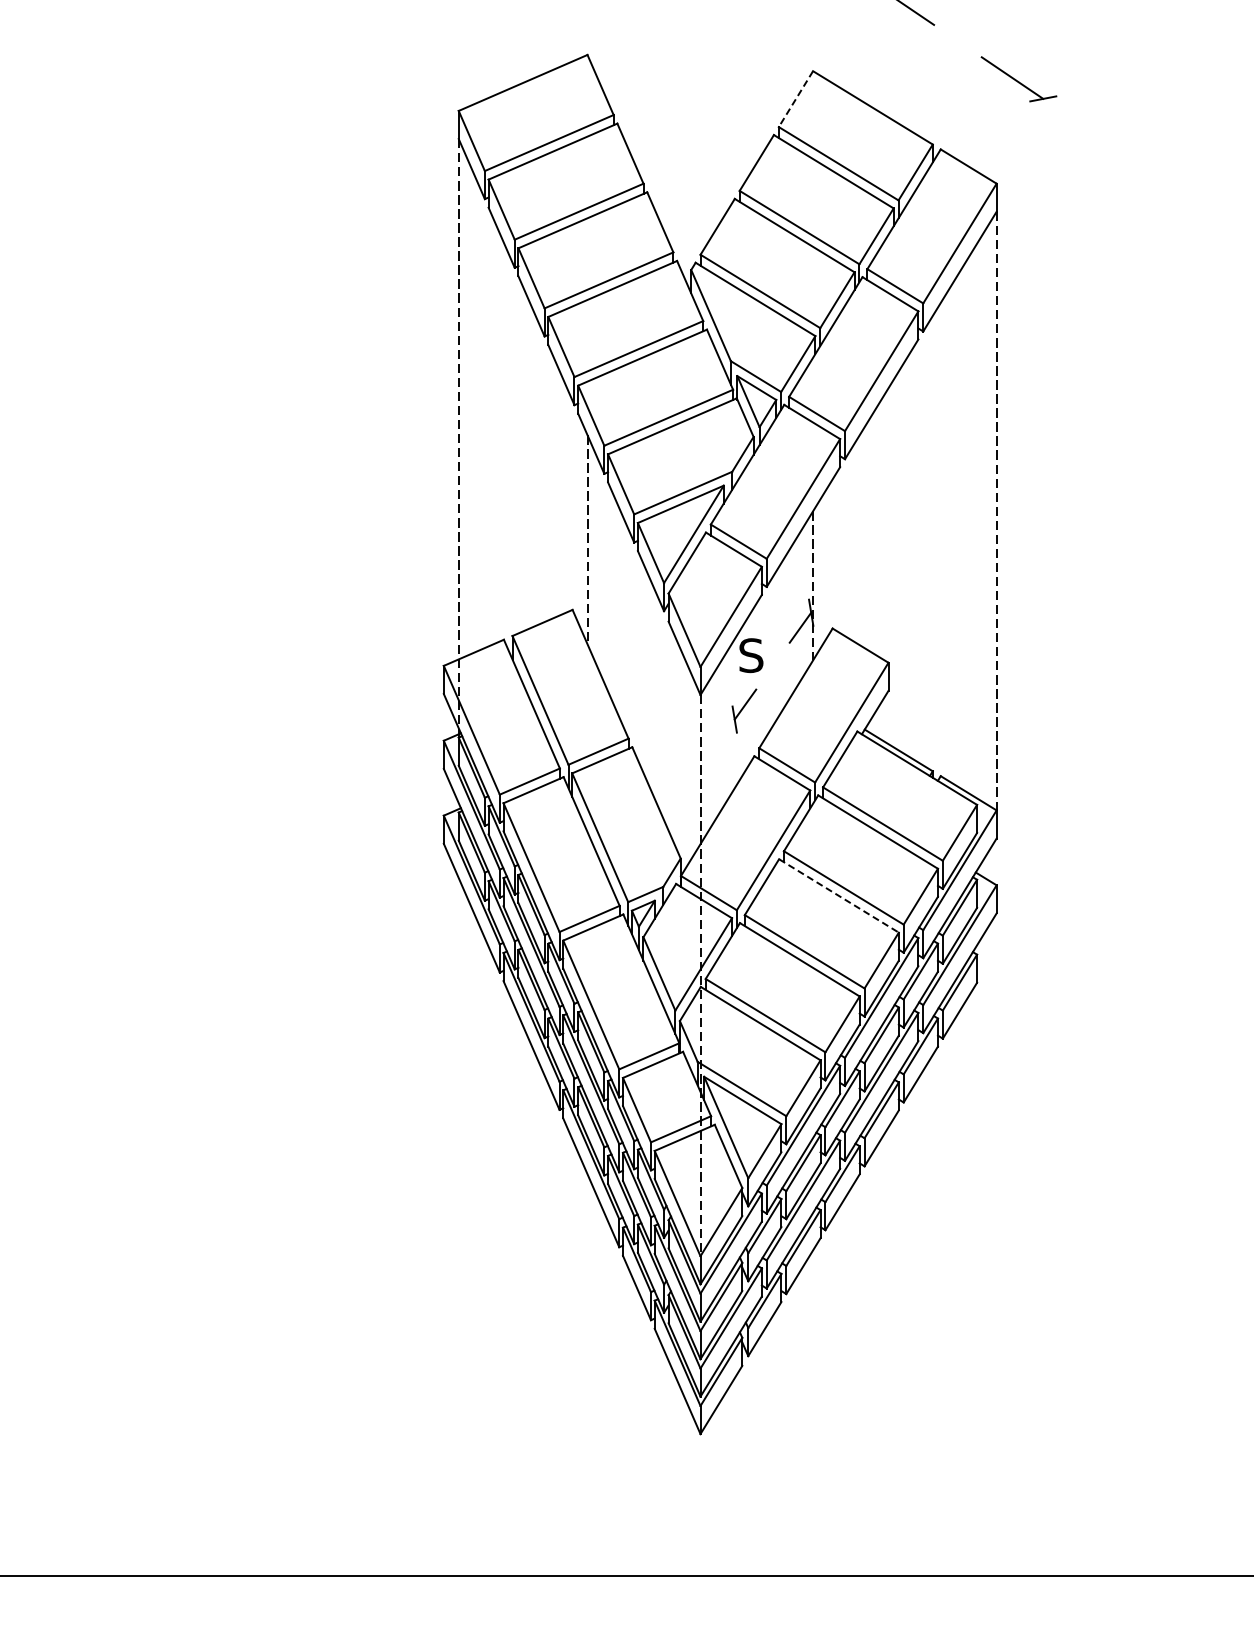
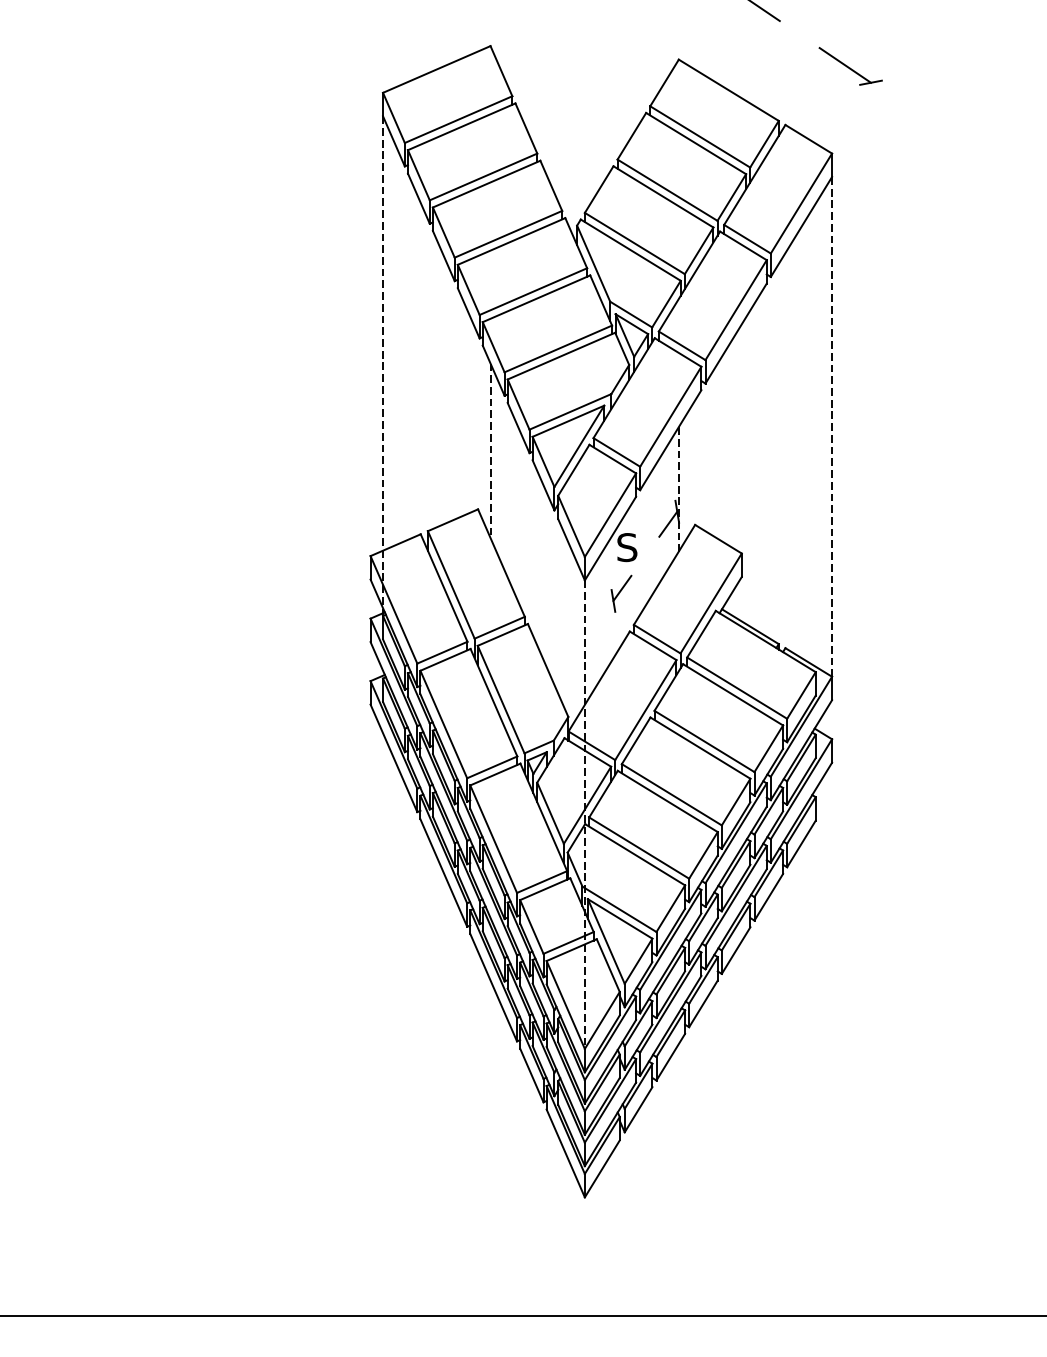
line: (795, 99) -> (664, 83), dashed -> solid
line: (839, 896) -> (700, 748), dashed -> solid

